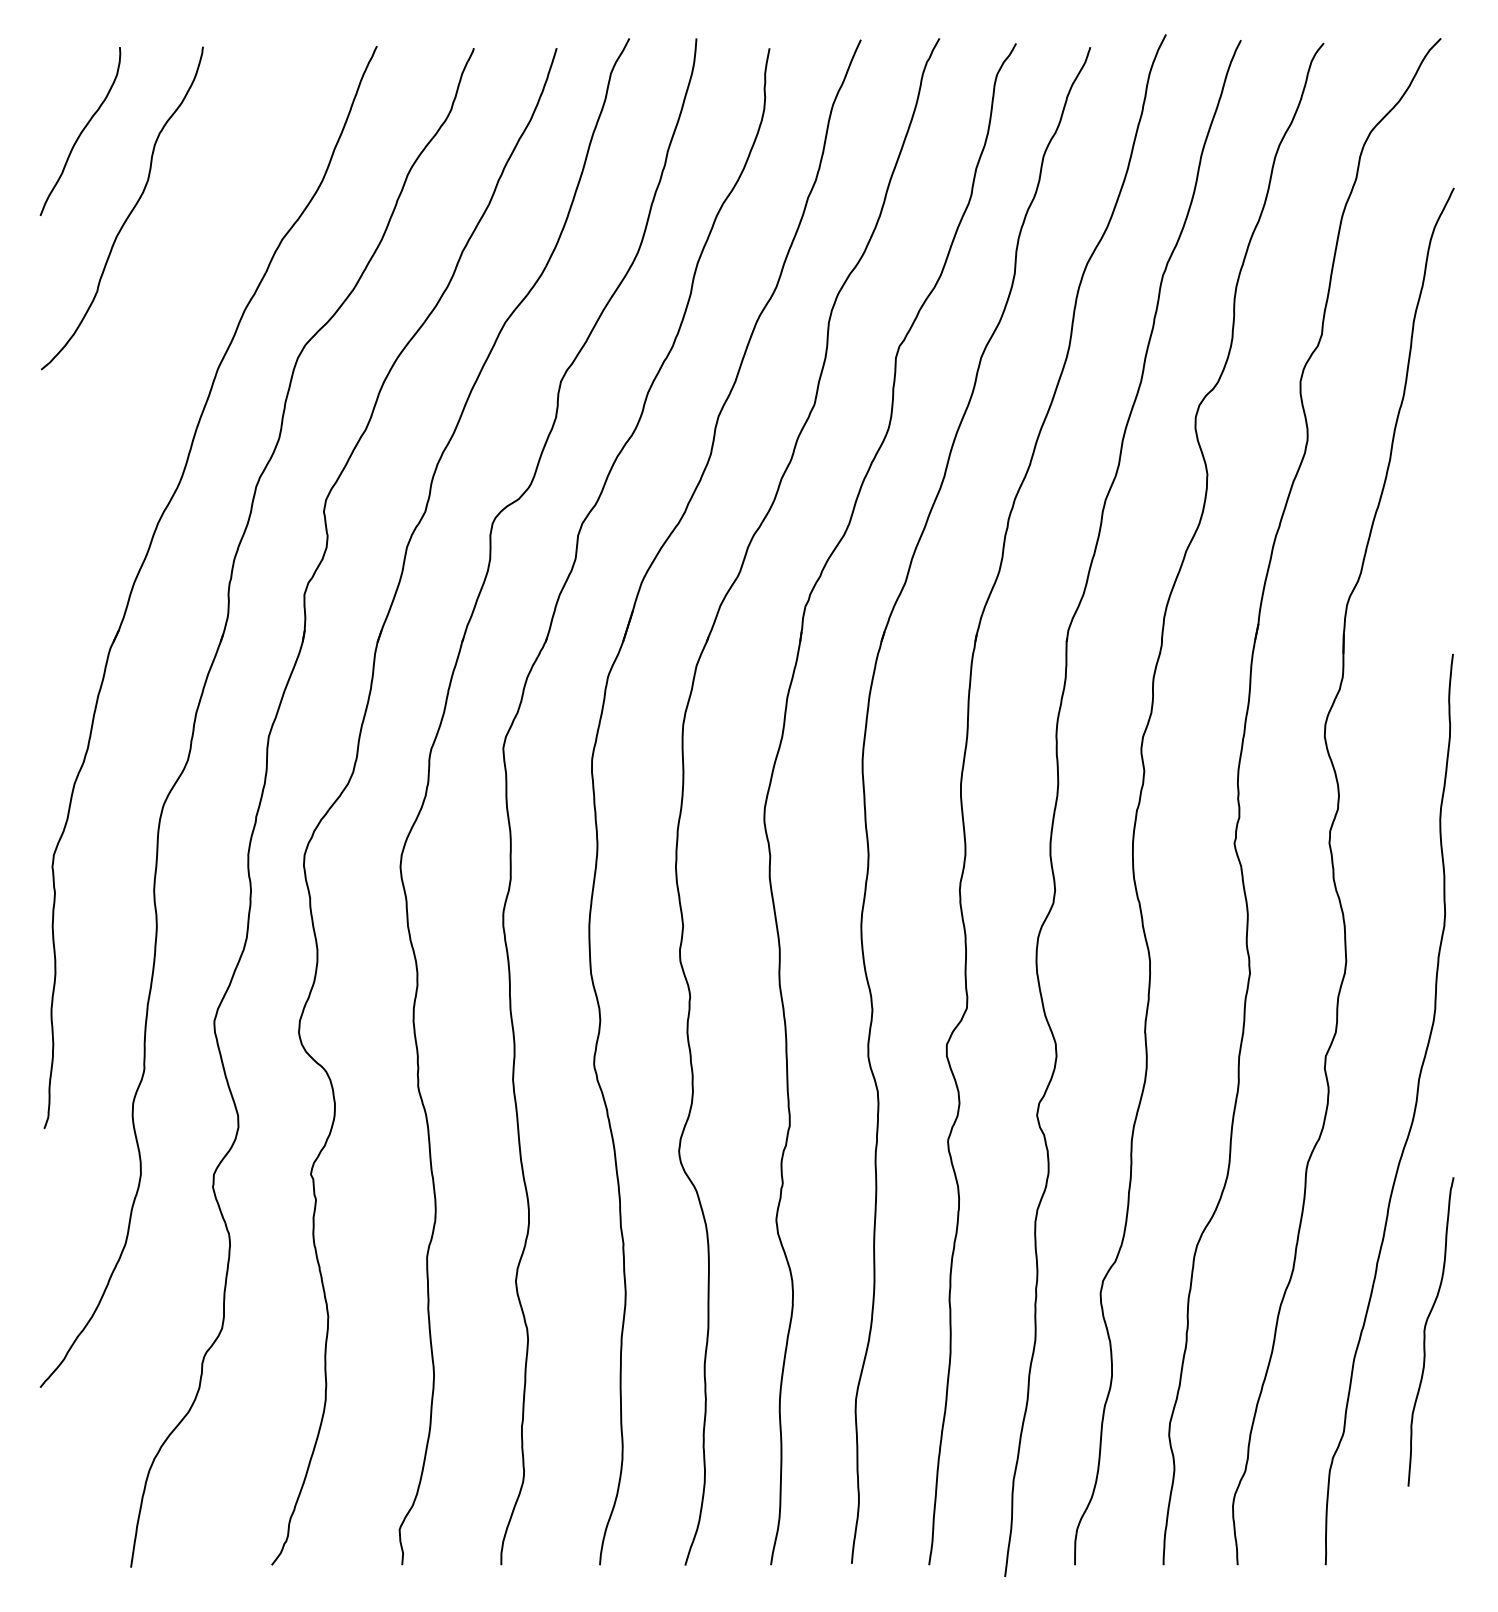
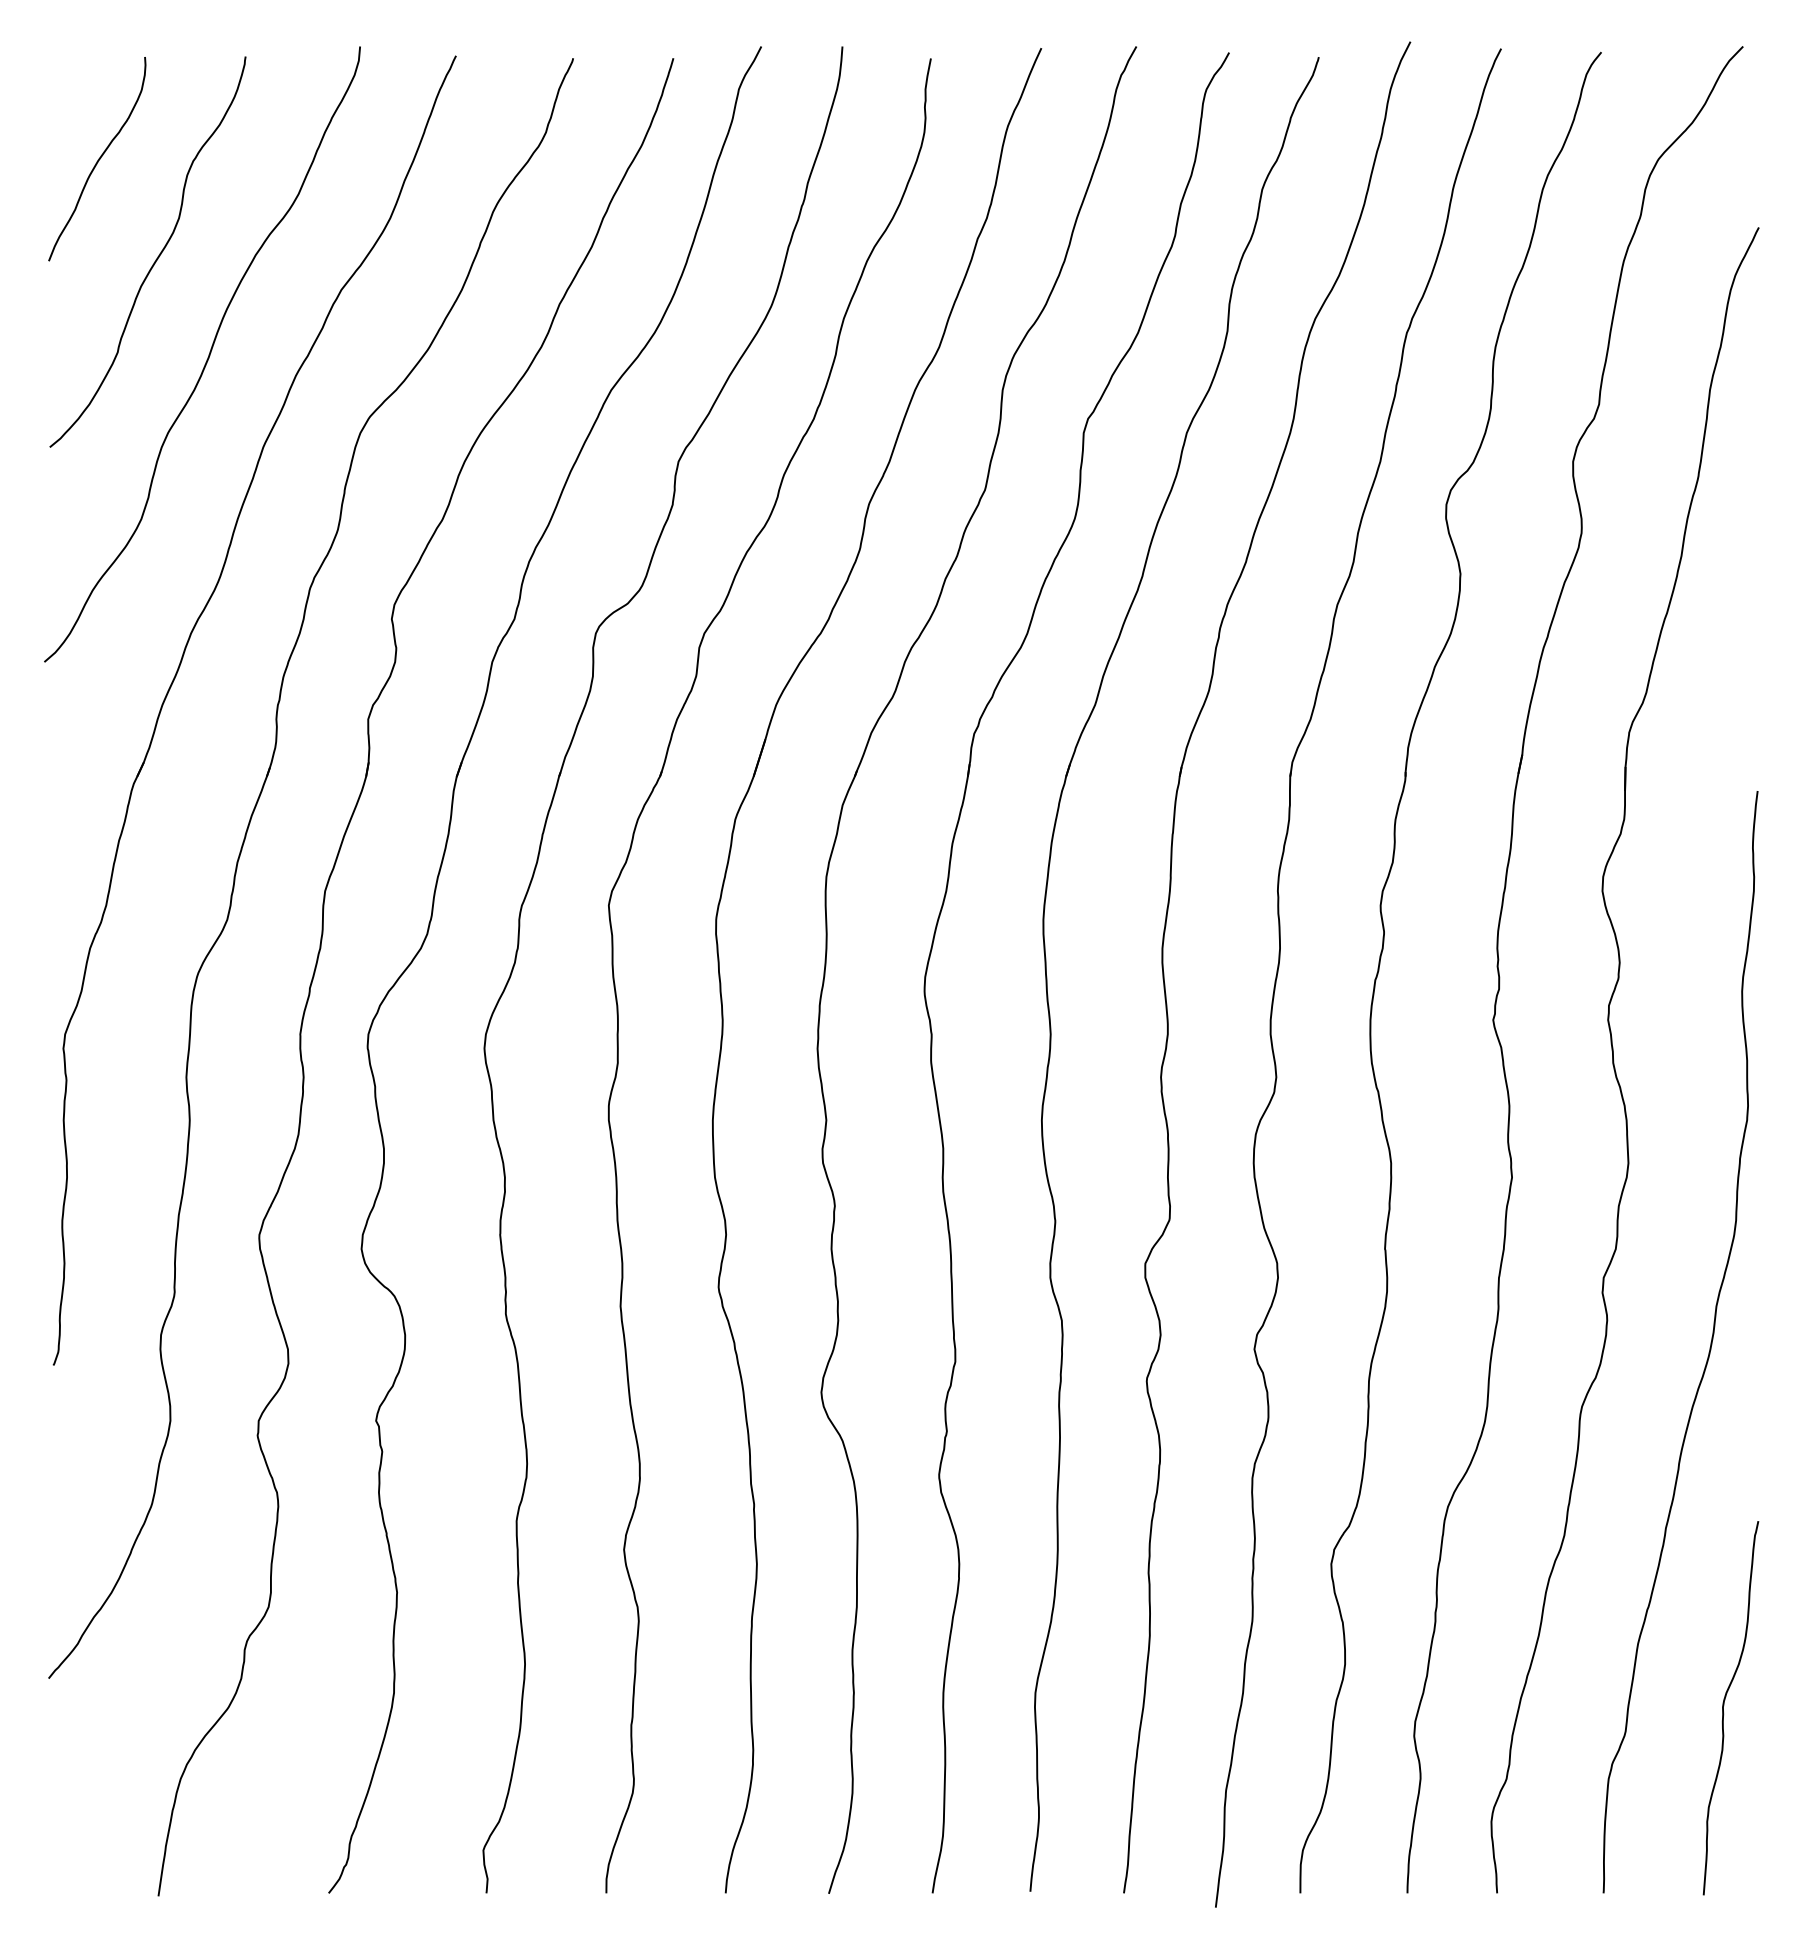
curve: (171, 295) -> (207, 357), added
curve: (1425, 1329) -> (1724, 1705), moved

